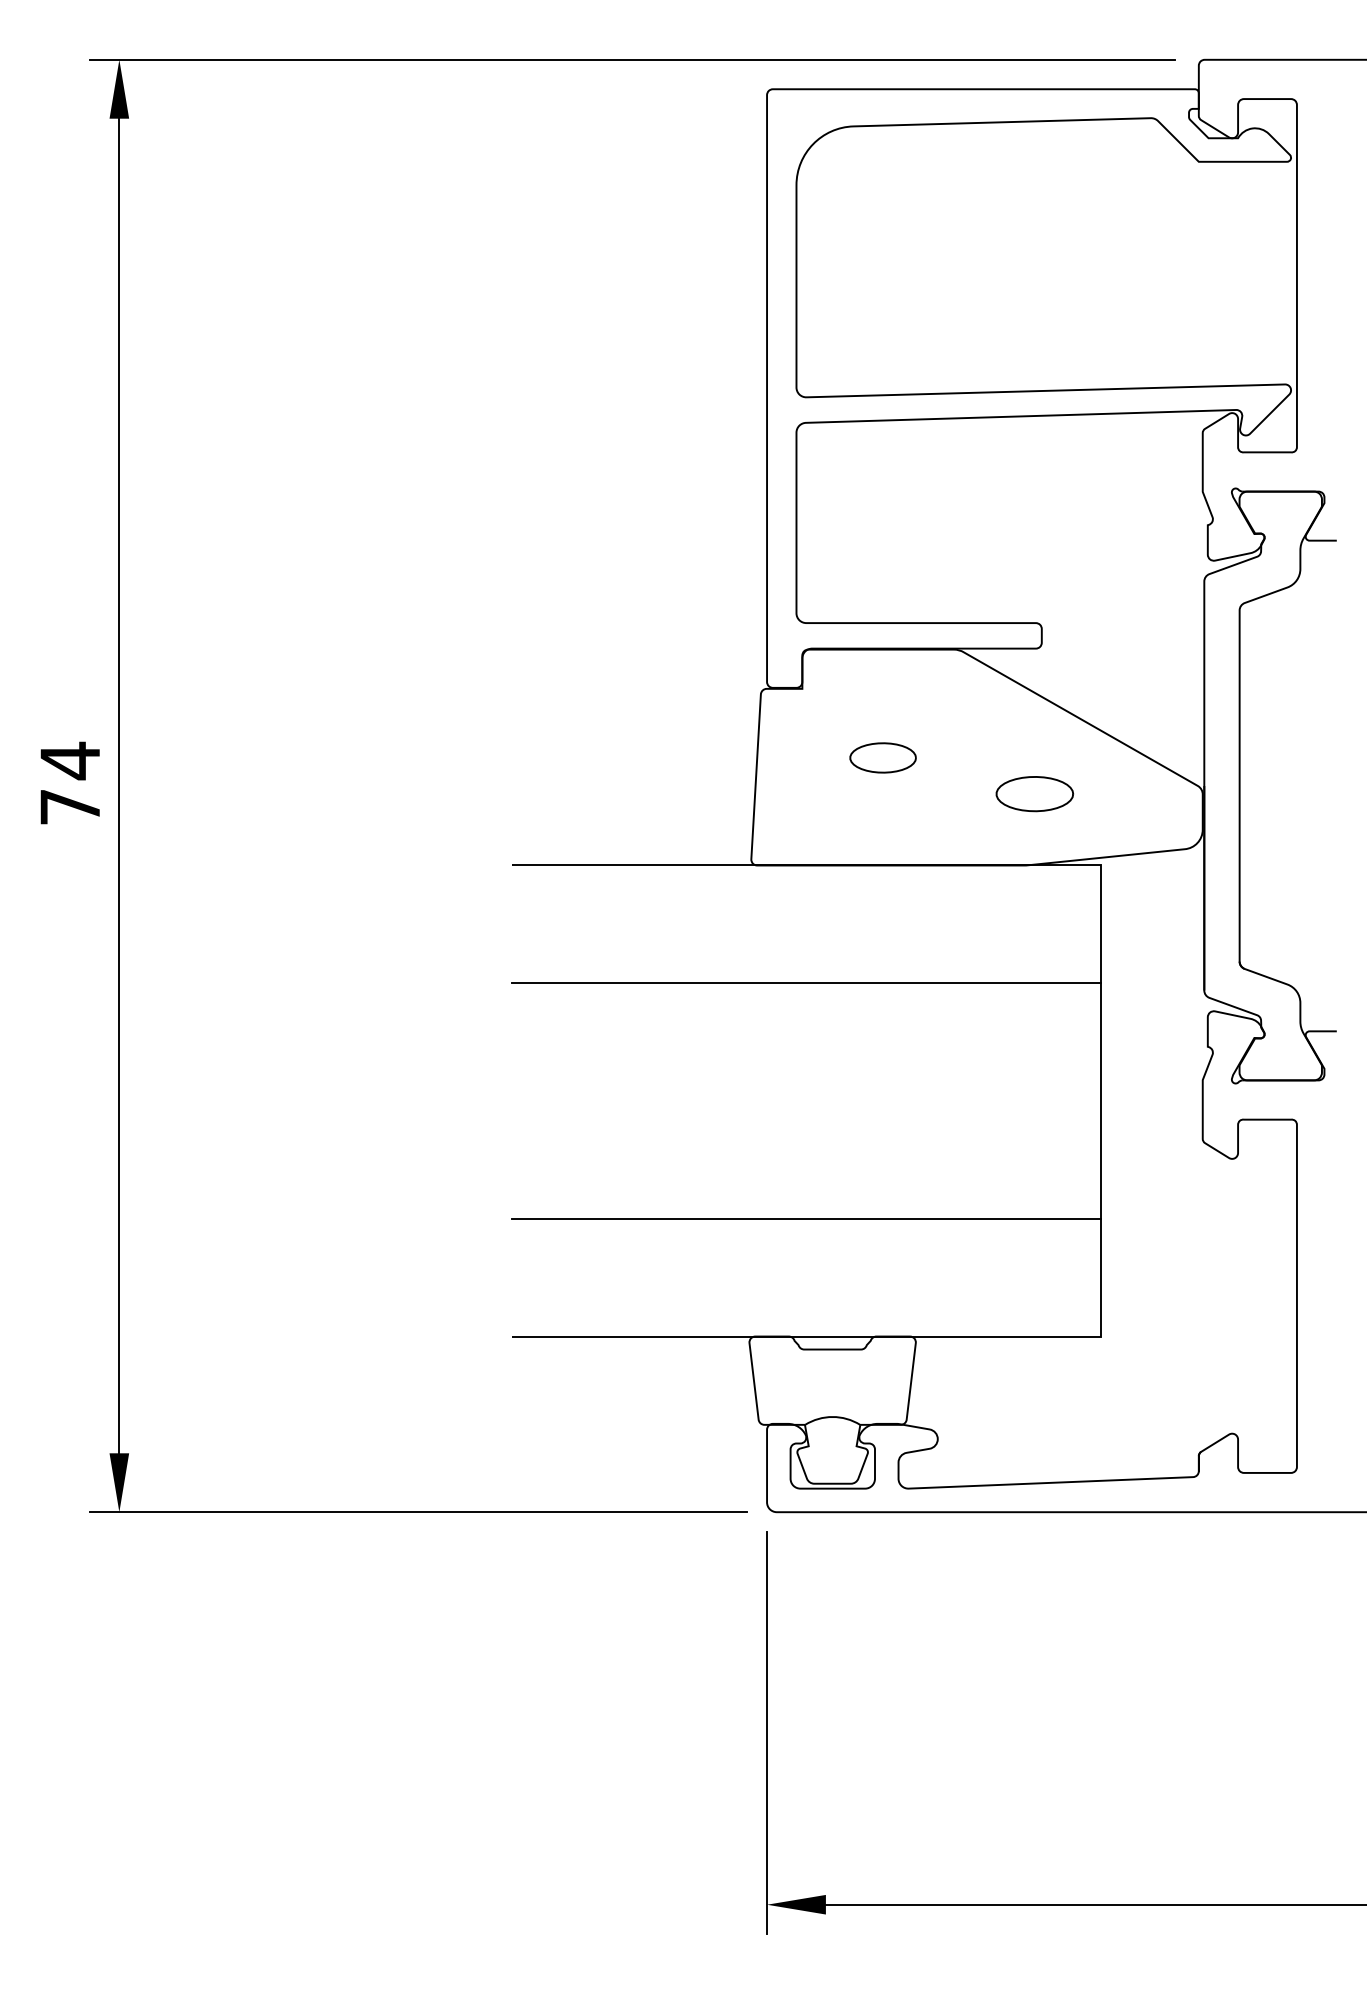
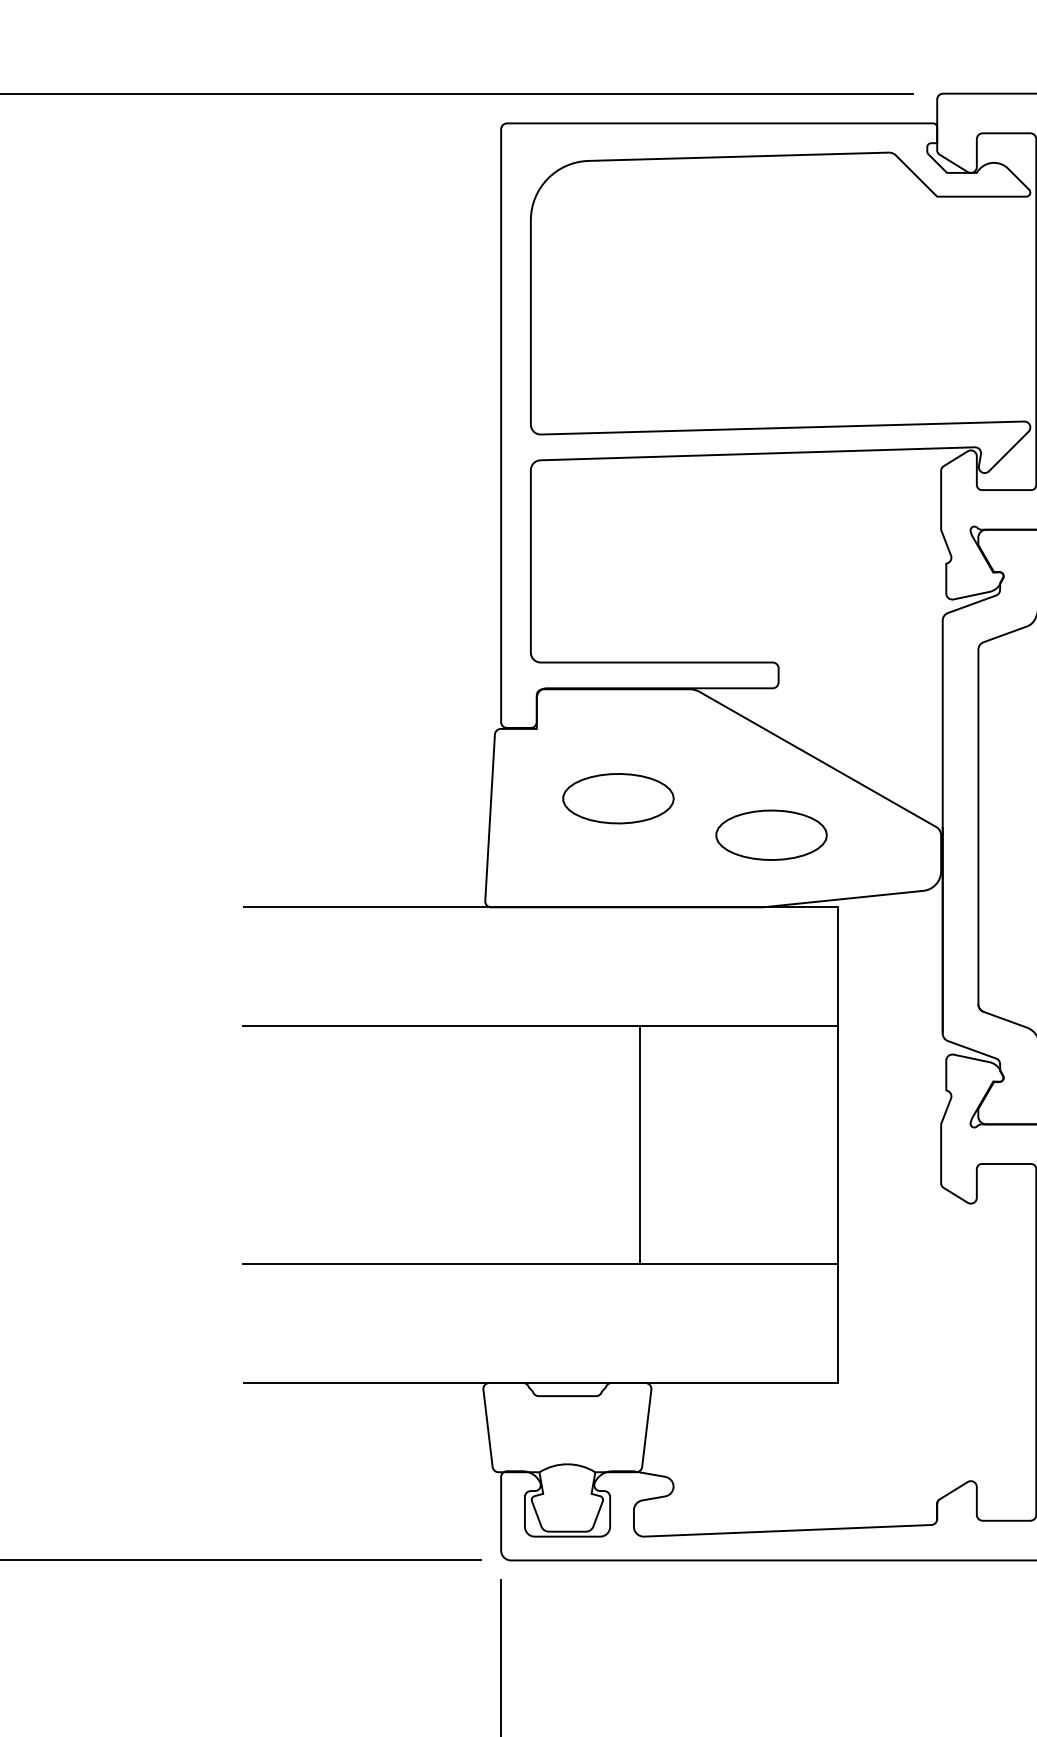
part: (882, 757) -> (617, 798), size x1.67
part: (1034, 793) -> (771, 834), size x1.43
line: (904, 1100) -> (639, 1144), added

